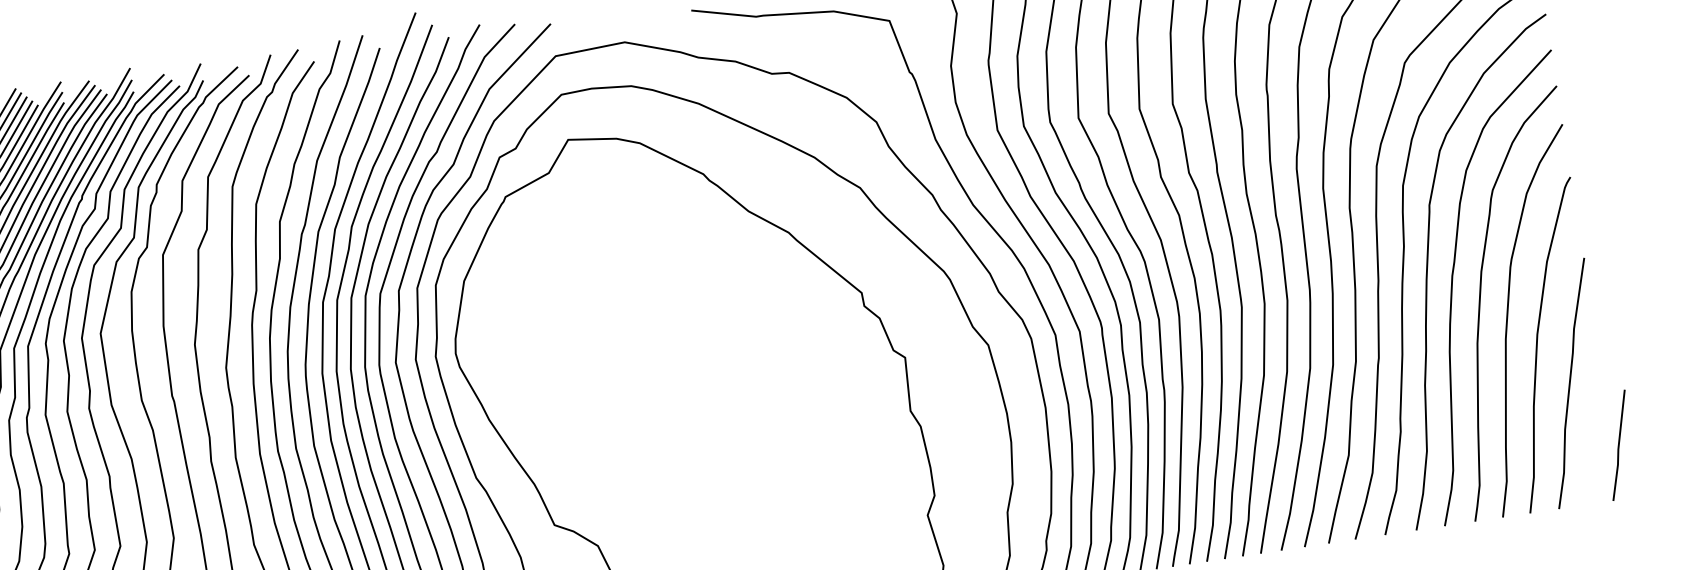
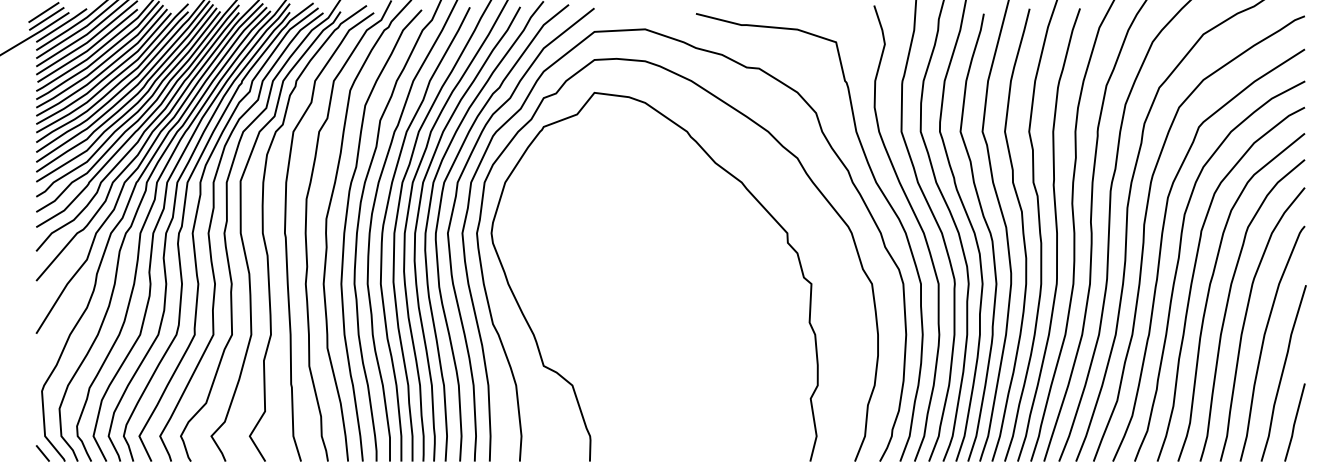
line: (1618, 445) -> (1294, 422), moved

